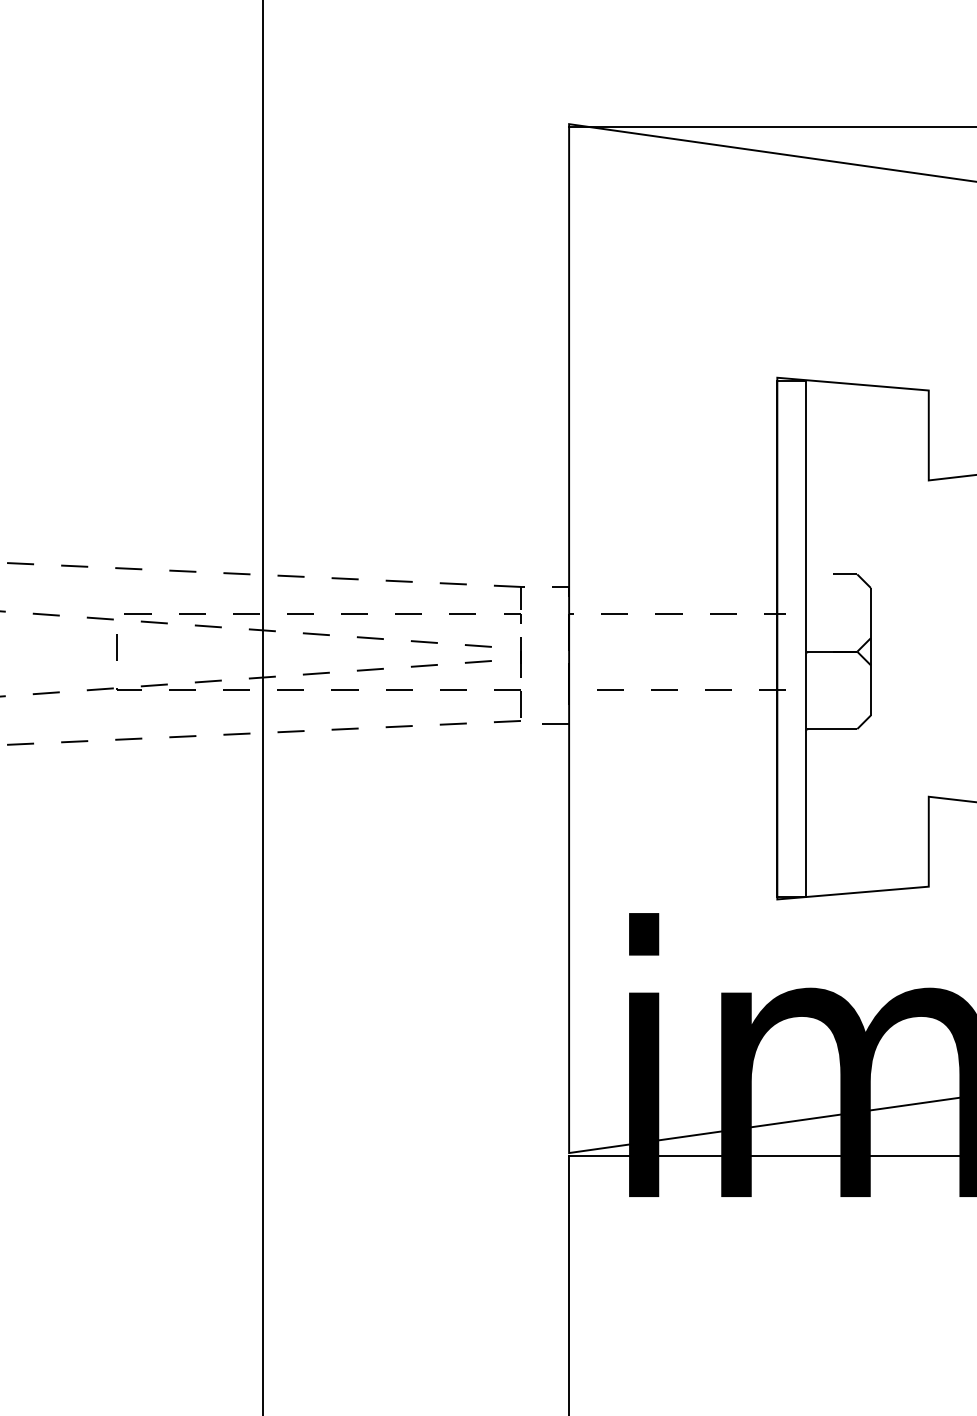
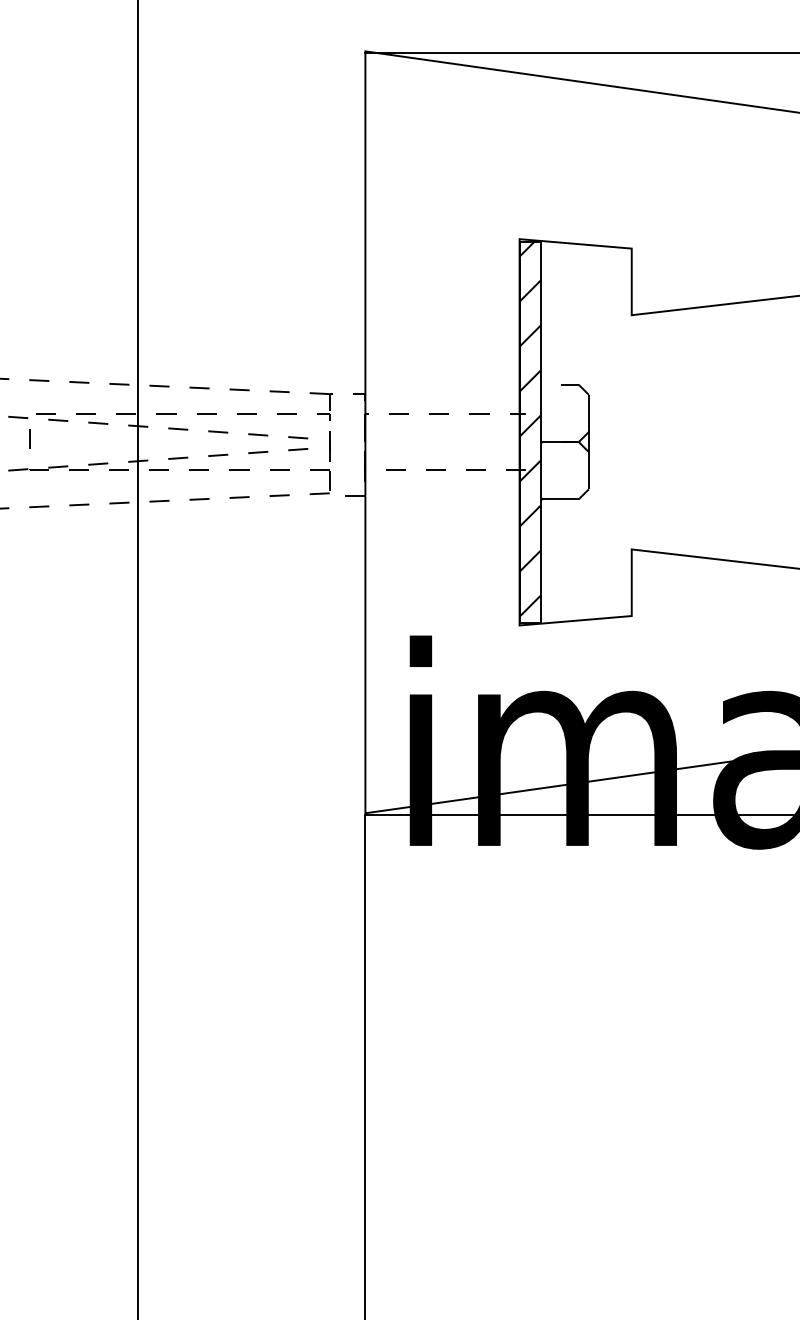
hatch: (790, 633) -> (529, 428), added

